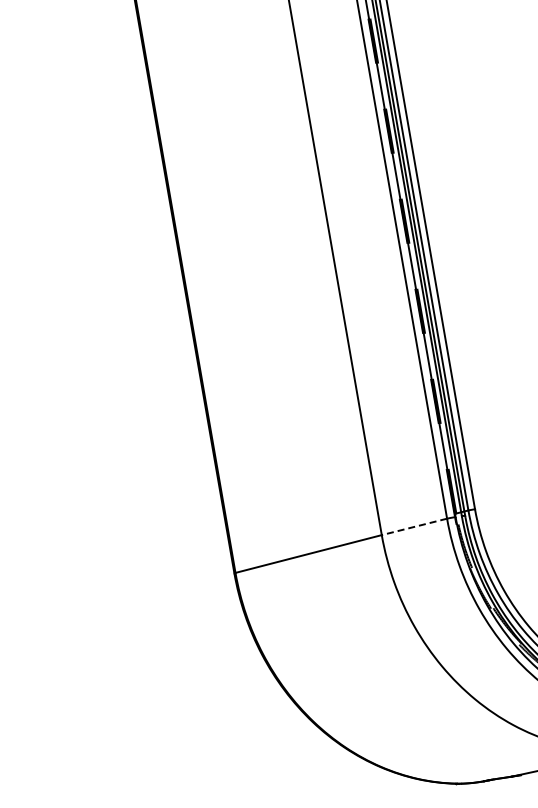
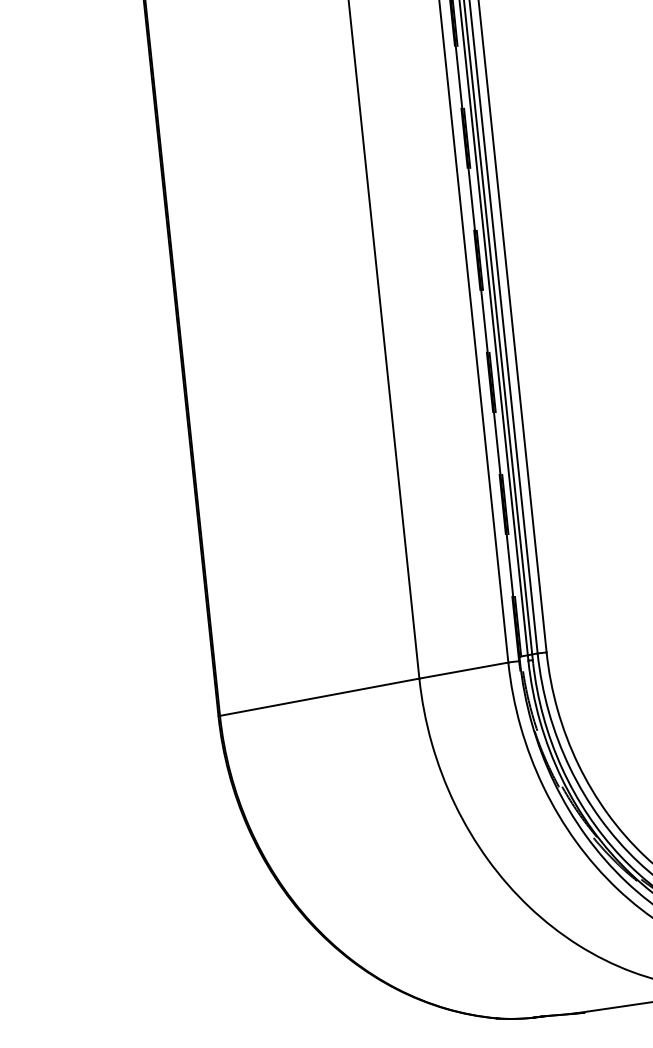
line: (414, 526) -> (463, 670), dashed -> solid

